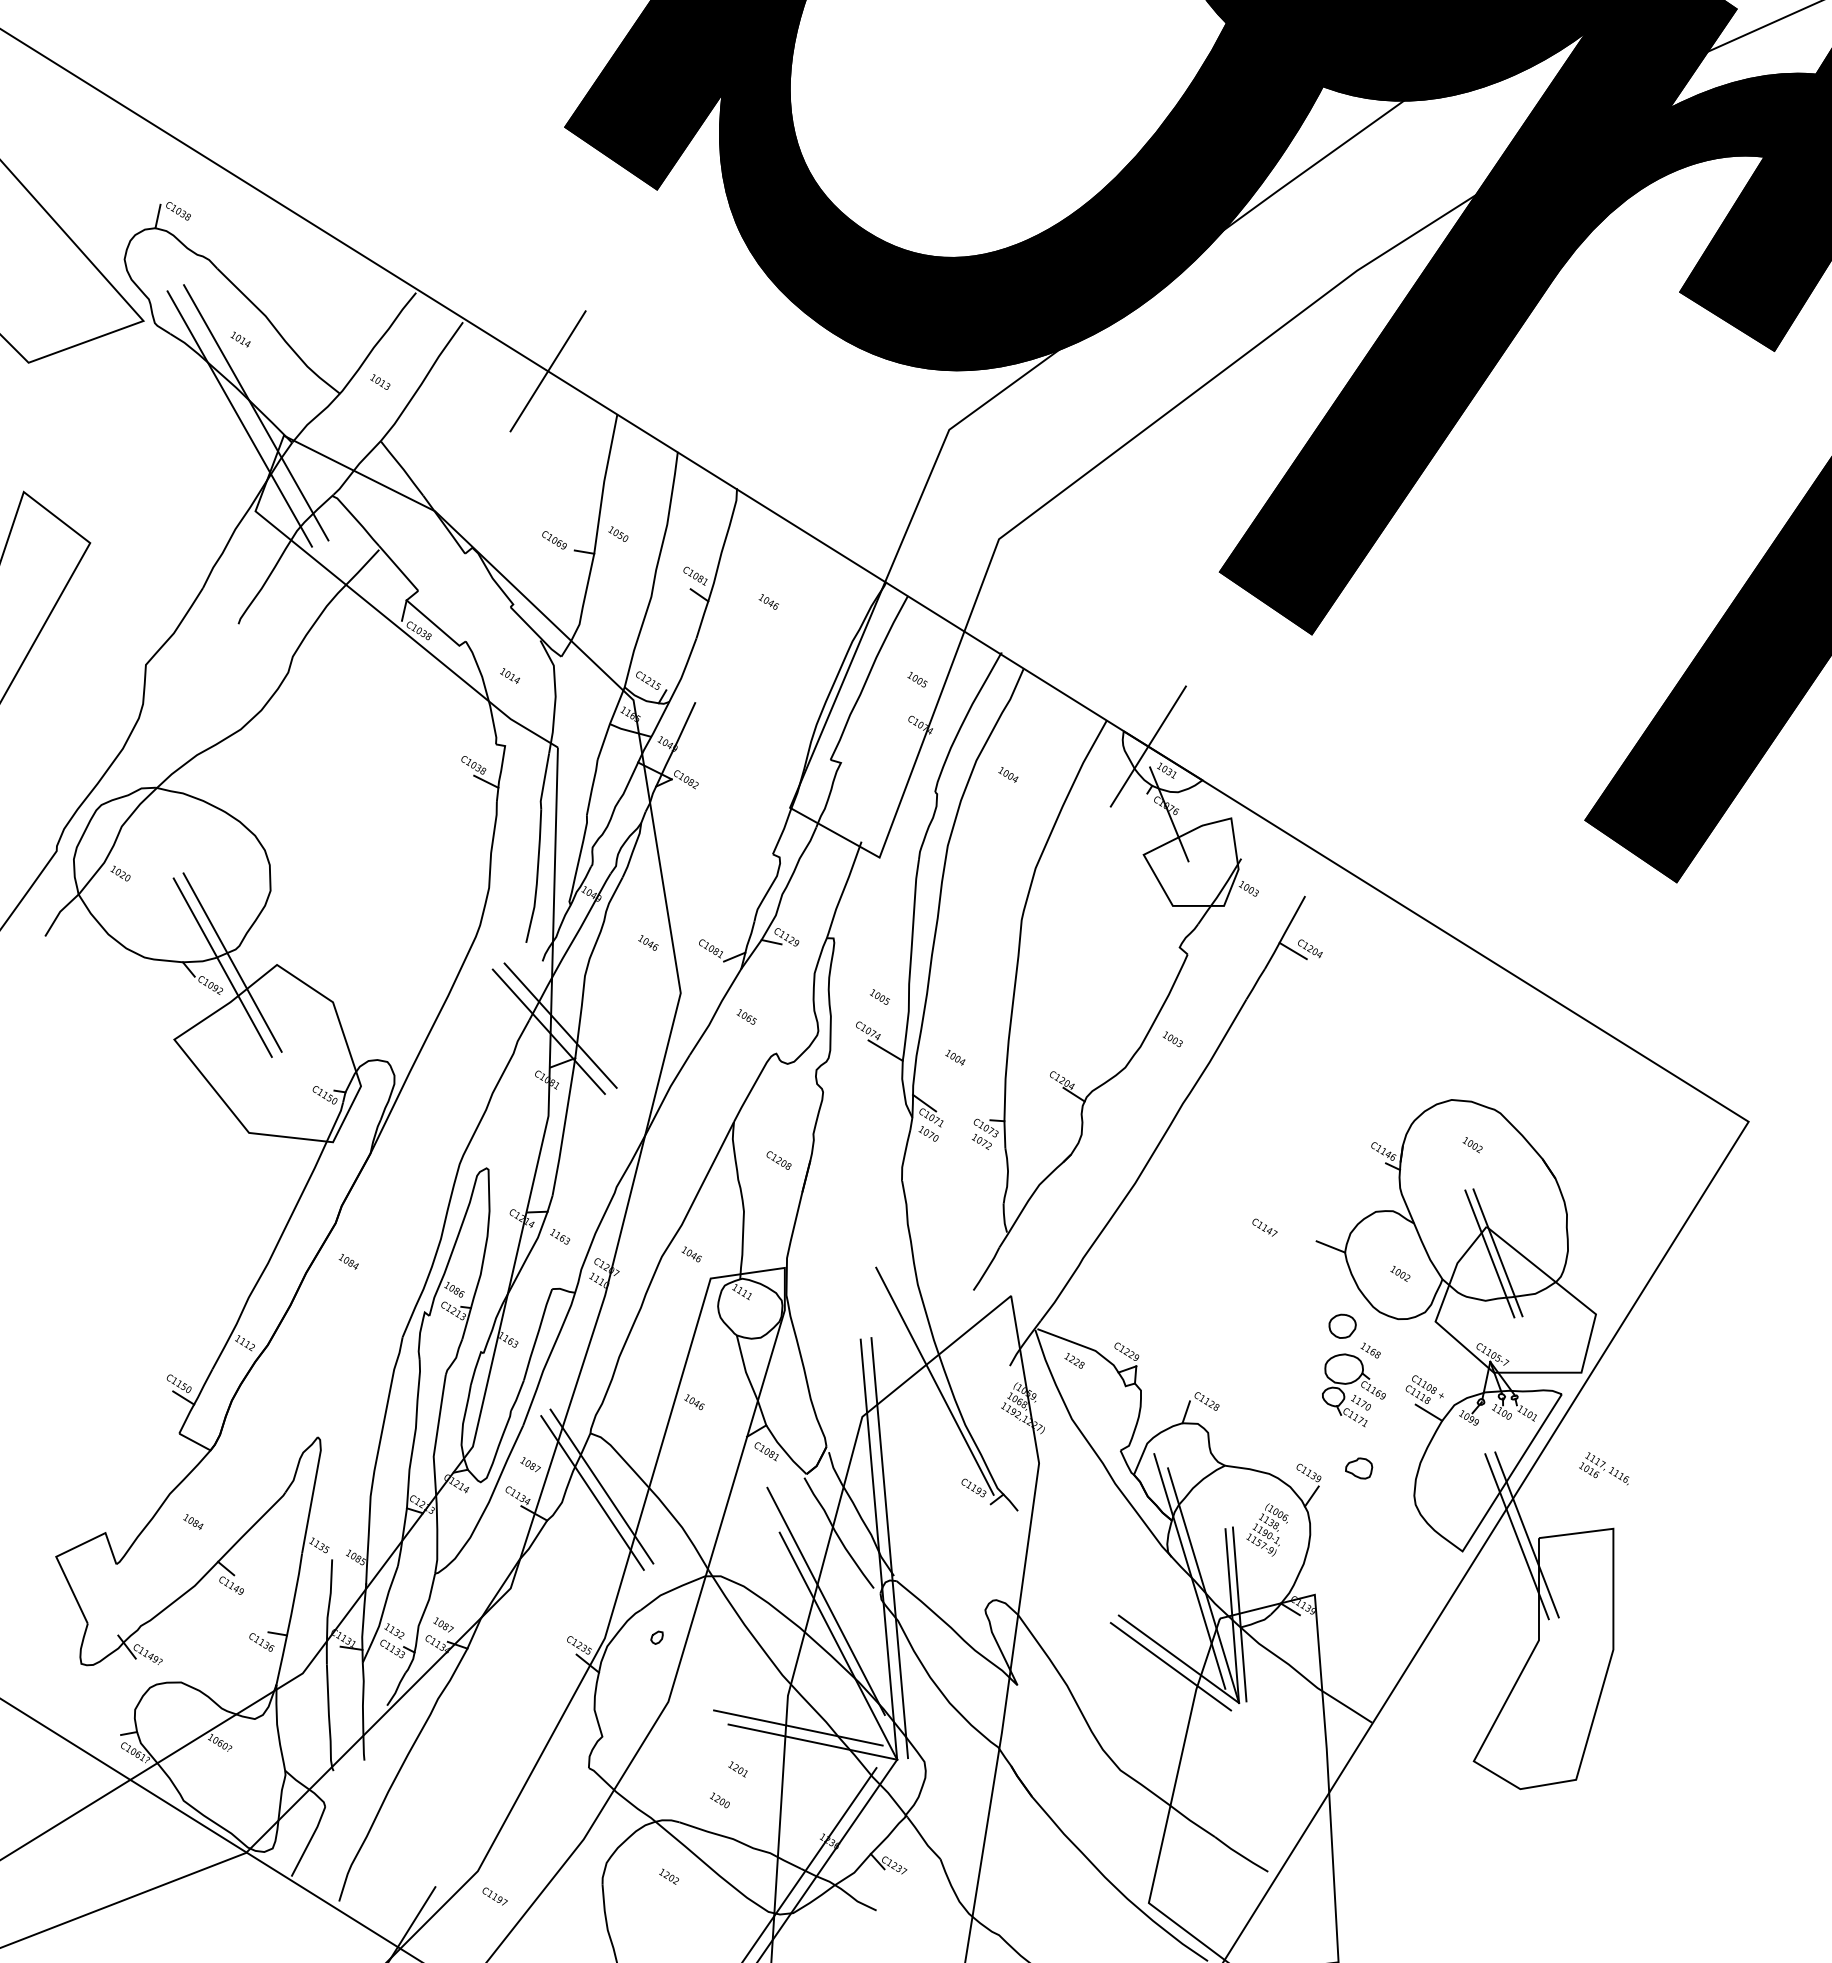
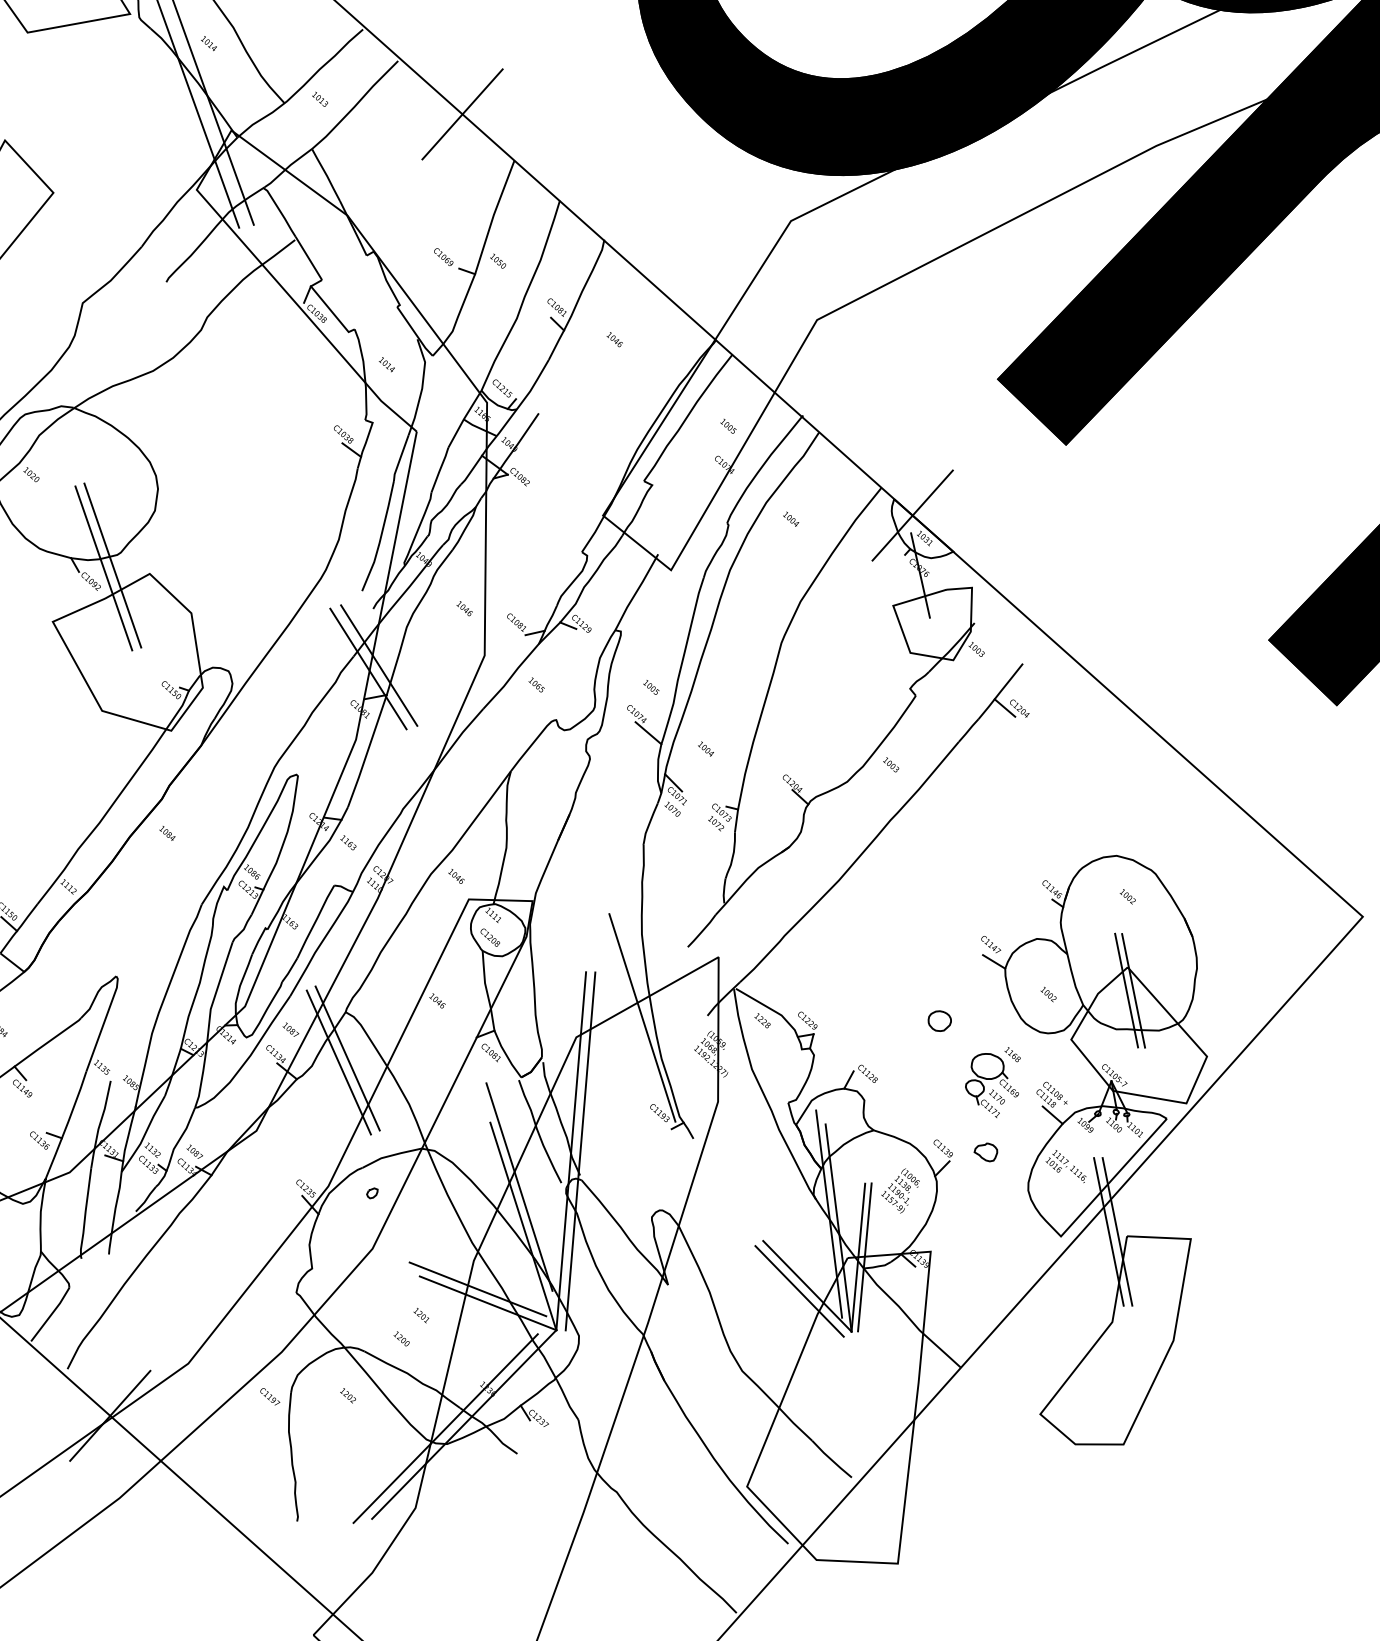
text: (778, 1160) -> (489, 937), moved
text: (1264, 1227) -> (990, 944), moved
part: (1342, 1325) -> (939, 1020), moved
text: (1604, 1468) -> (1066, 1165), moved
text: (494, 1896) -> (269, 1396), moved

